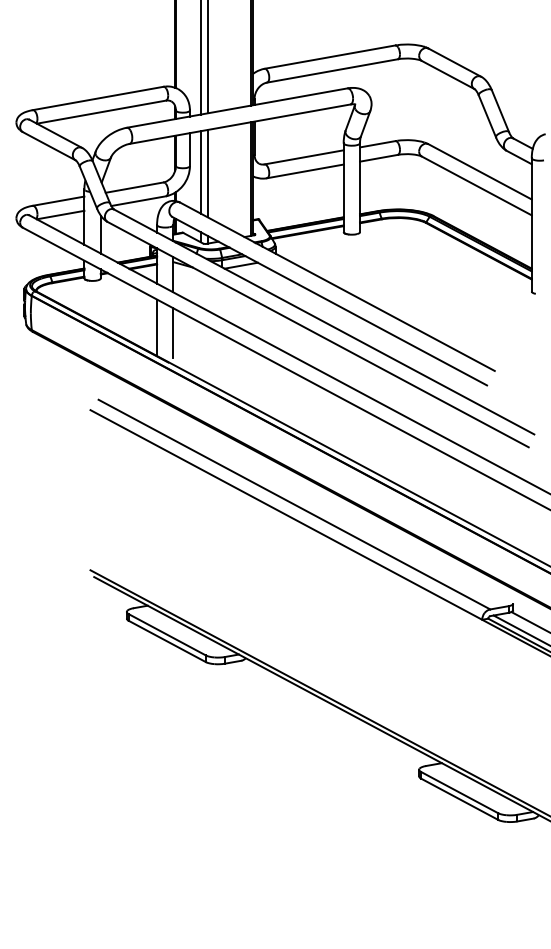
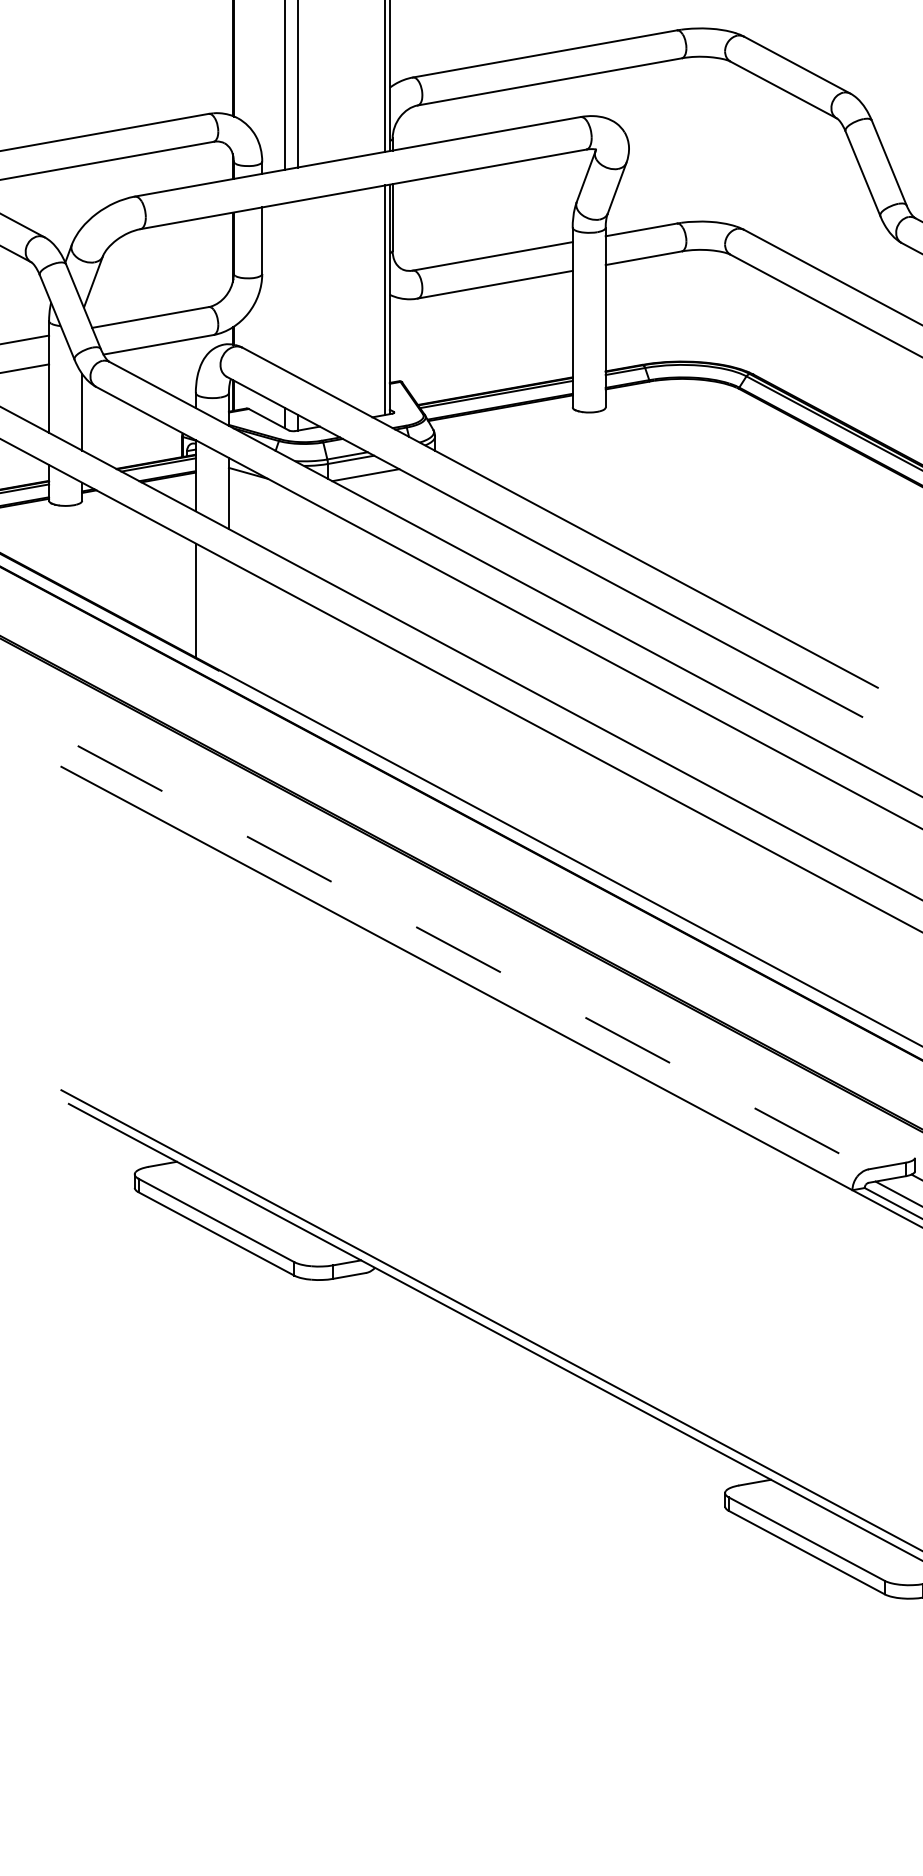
line: (201, 172) -> (285, 286), removed
line: (207, 173) -> (297, 288), removed
line: (173, 333) -> (228, 612), removed
line: (294, 504) -> (473, 957), solid -> dashed

